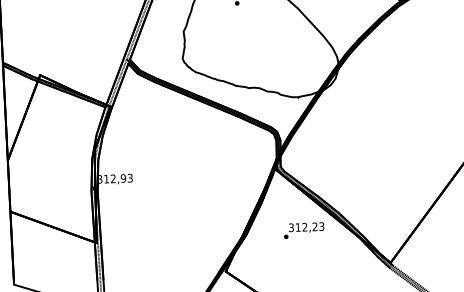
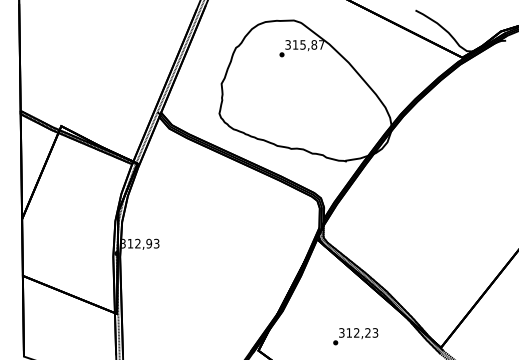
text: (303, 230) -> (355, 336), moved

